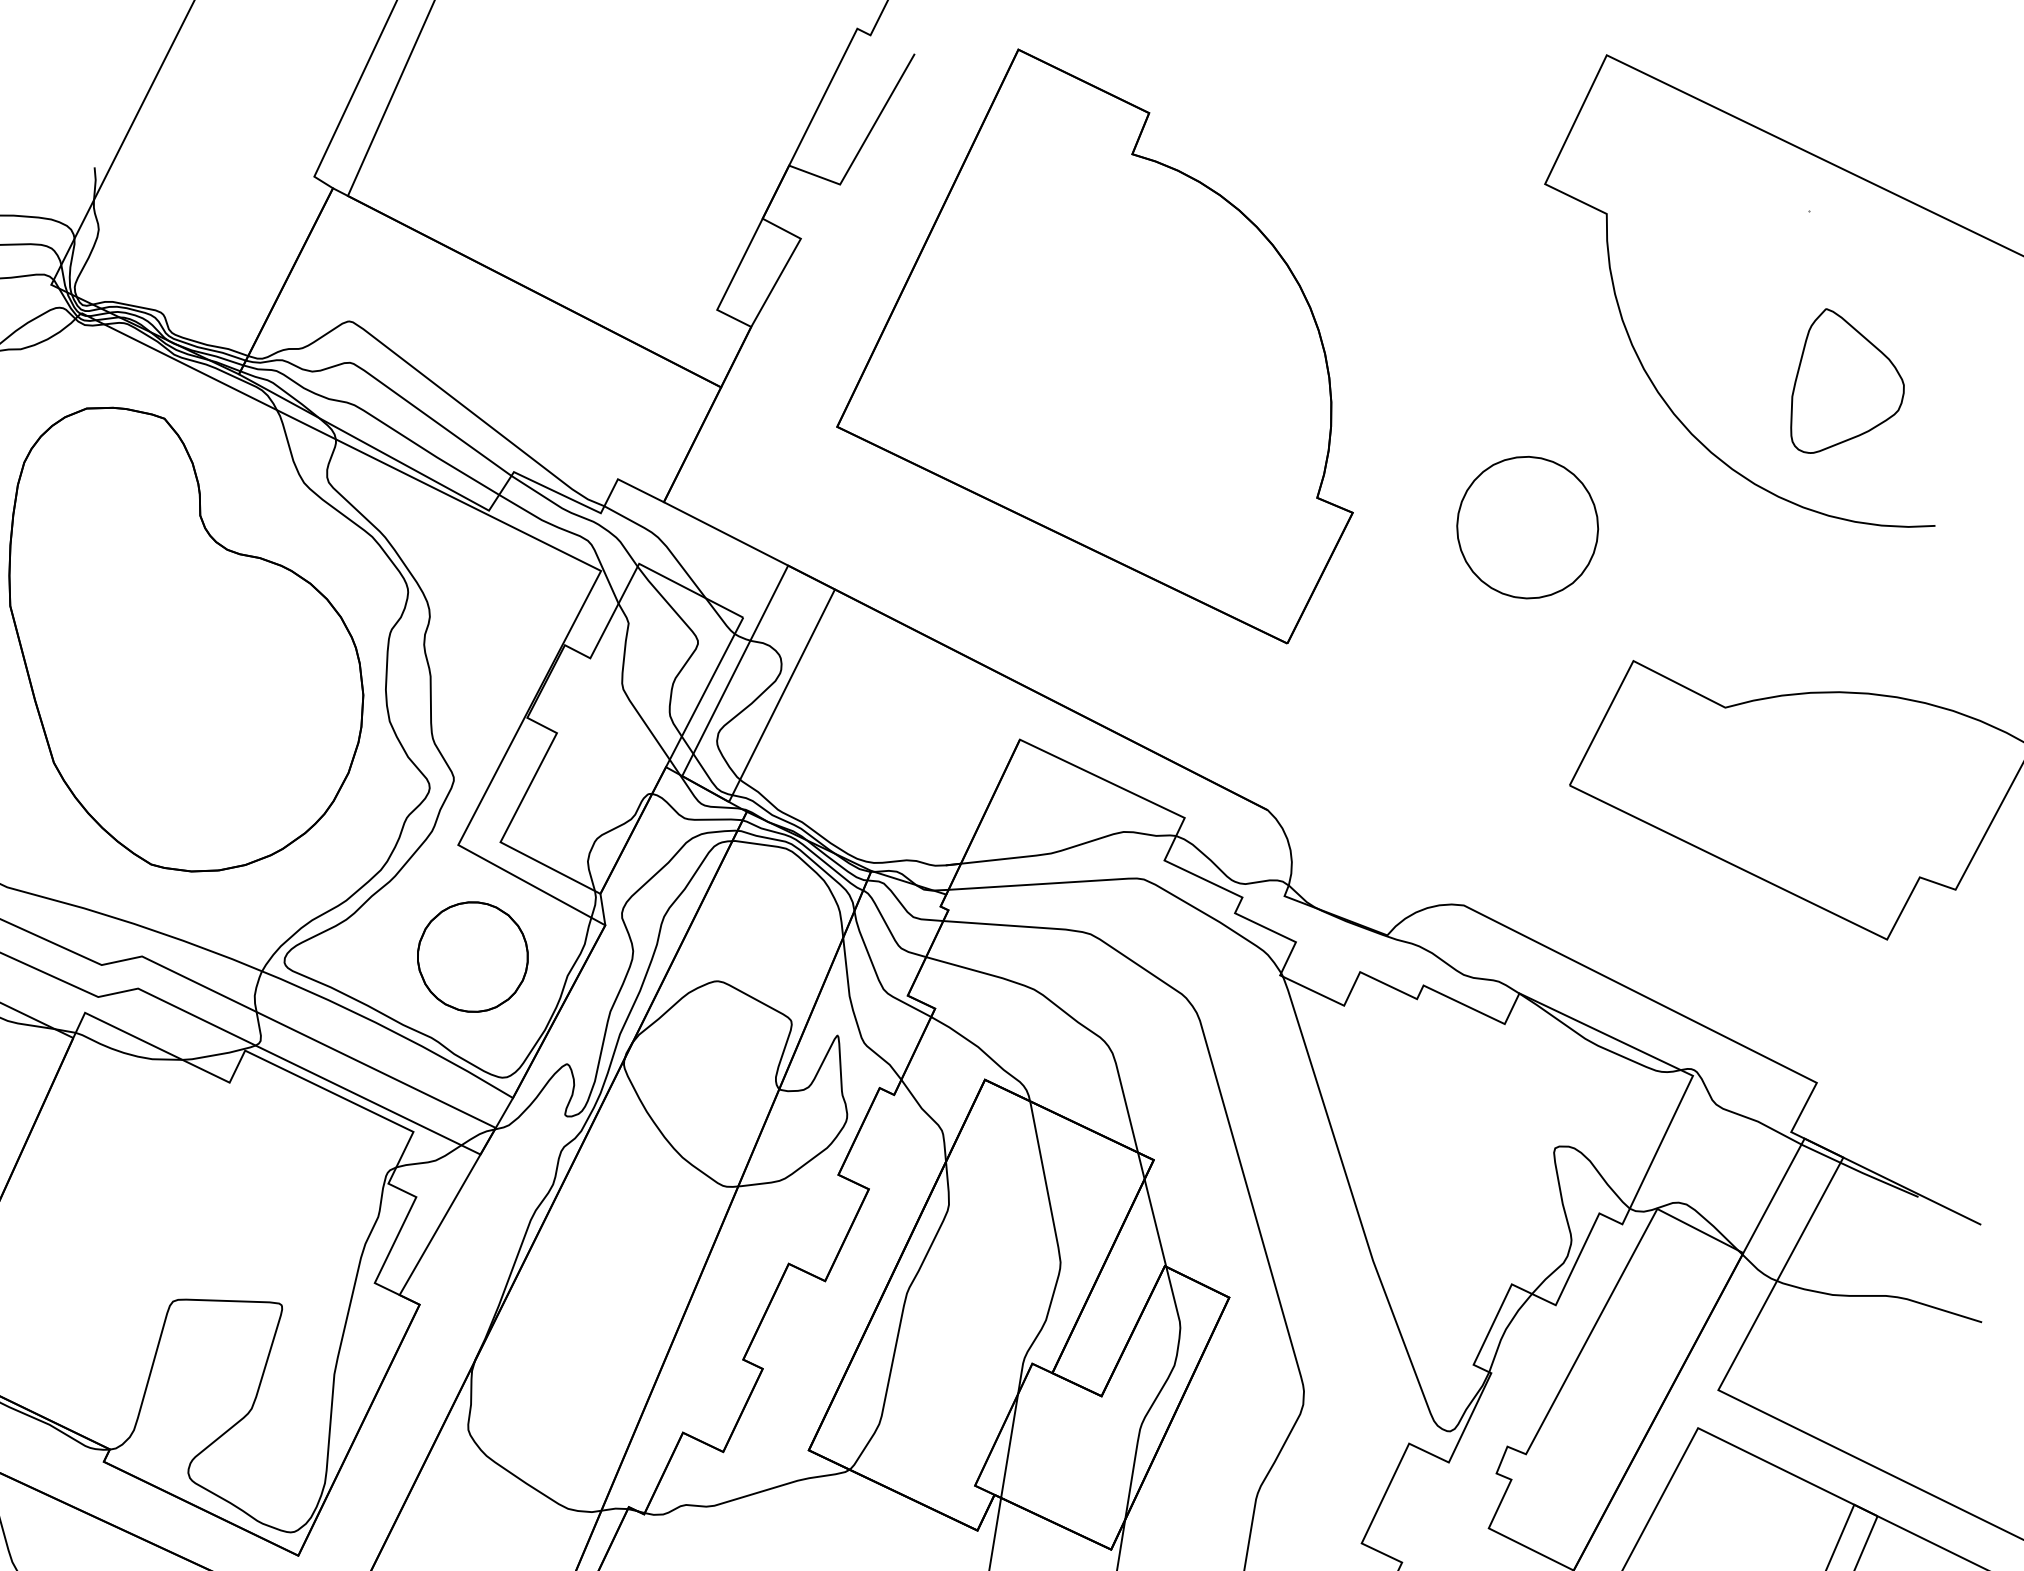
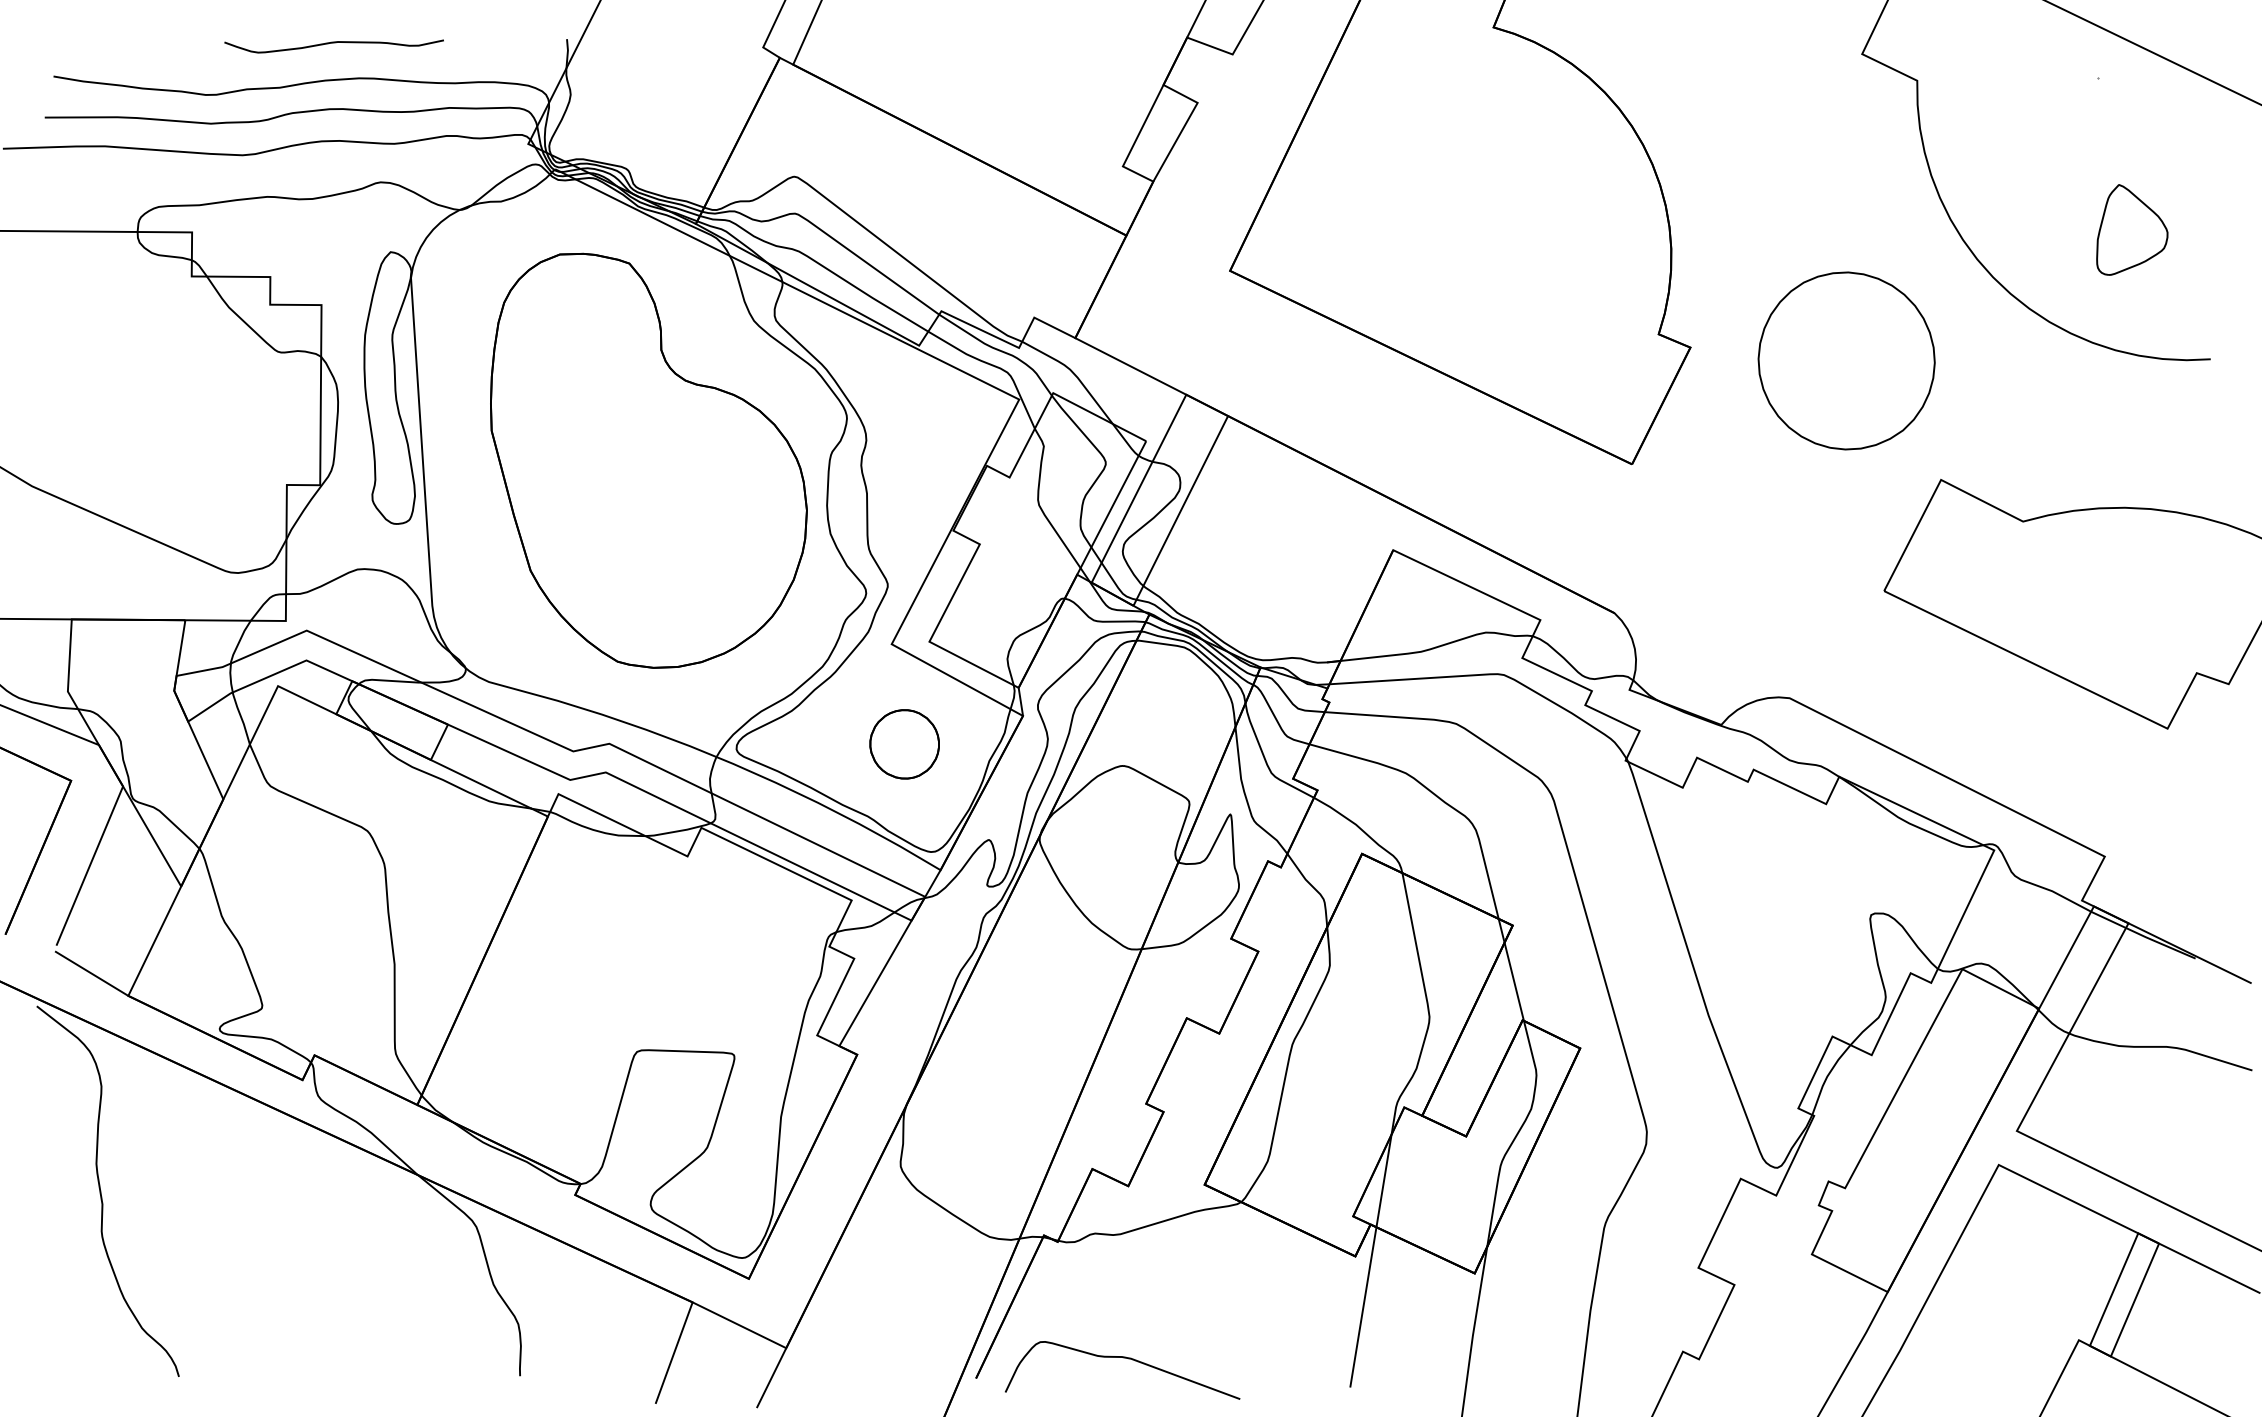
part: (1847, 380) -> (2132, 229), size x0.7
part: (1527, 527) -> (1846, 360), size x1.4
part: (472, 957) -> (904, 744), size x0.7

